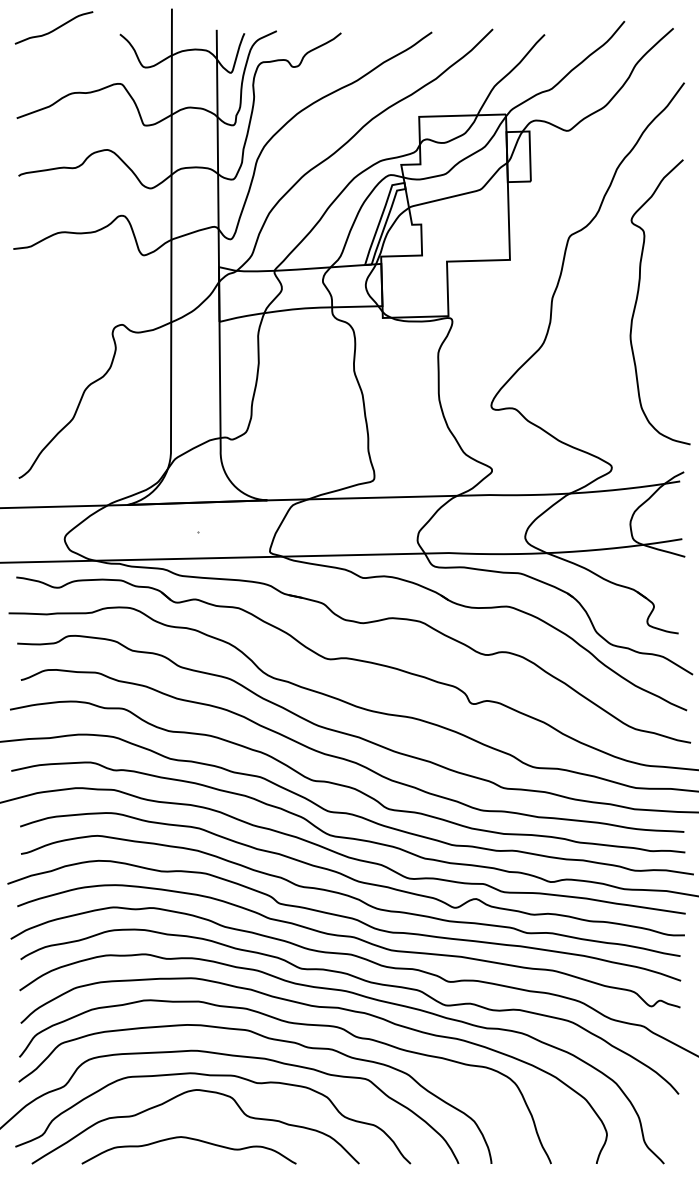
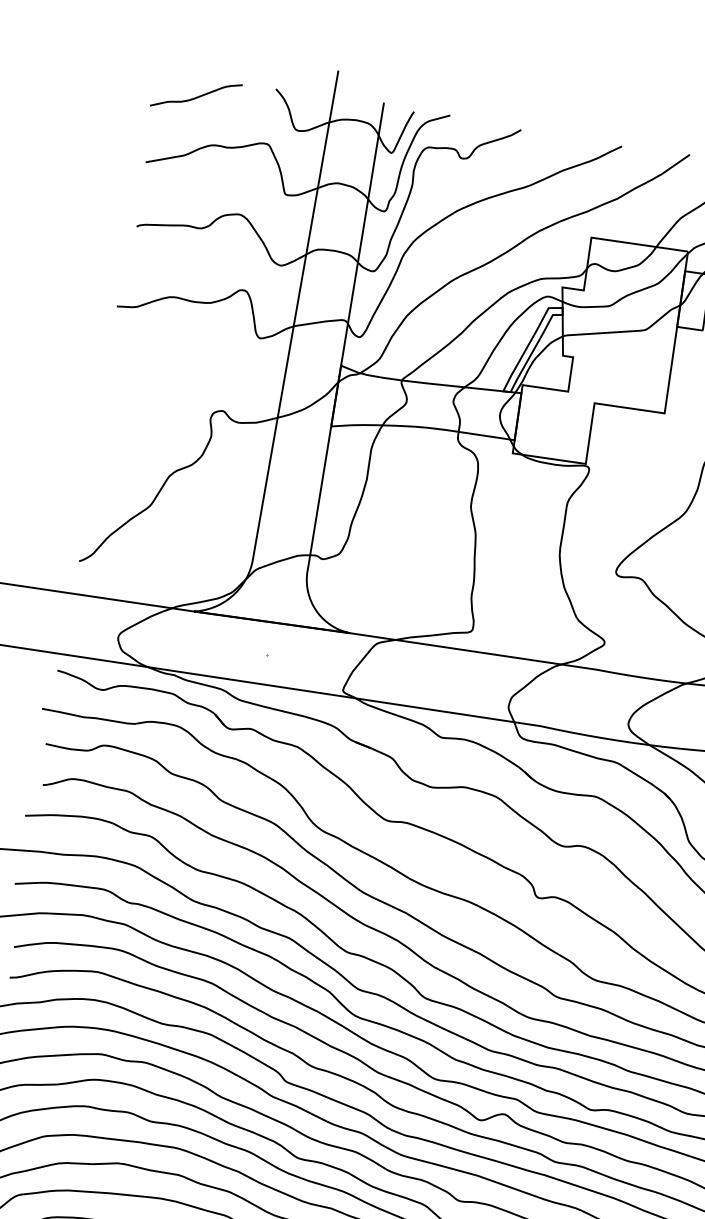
curve: (53, 29) -> (195, 96), moved

